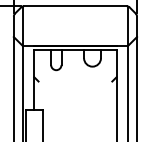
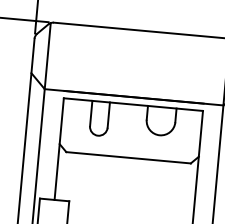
line: (75, 81) -> (128, 157), added

